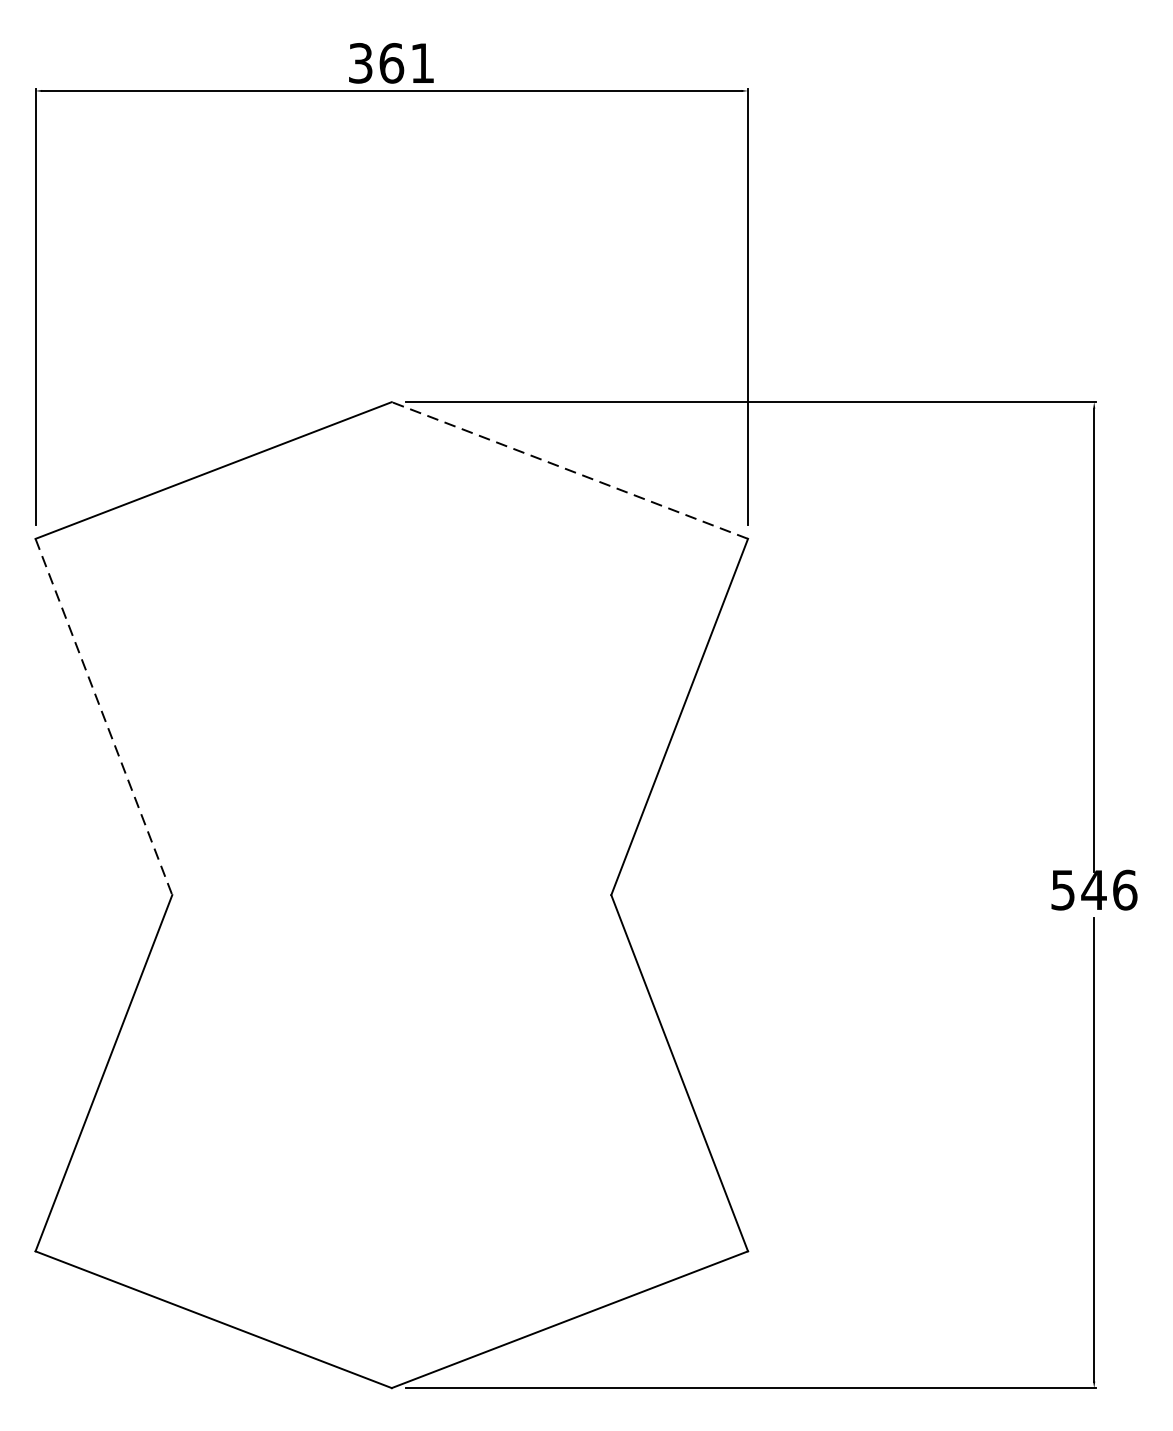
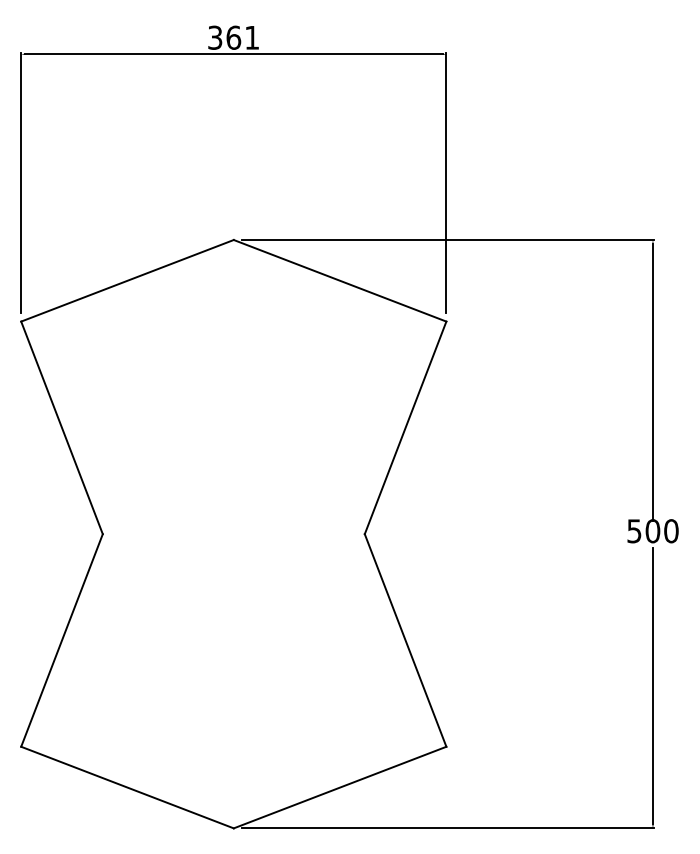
line: (570, 470) -> (340, 280), dashed -> solid
line: (104, 716) -> (62, 427), dashed -> solid
text: (1108, 890) -> (661, 531), 546 -> 500

